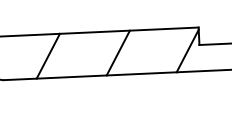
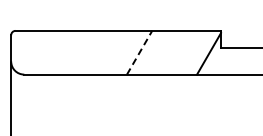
line: (118, 52) -> (139, 52), solid -> dashed
line: (48, 56) -> (69, 52), removed

